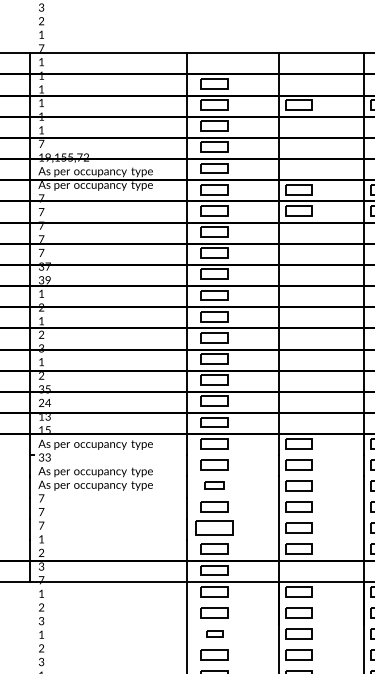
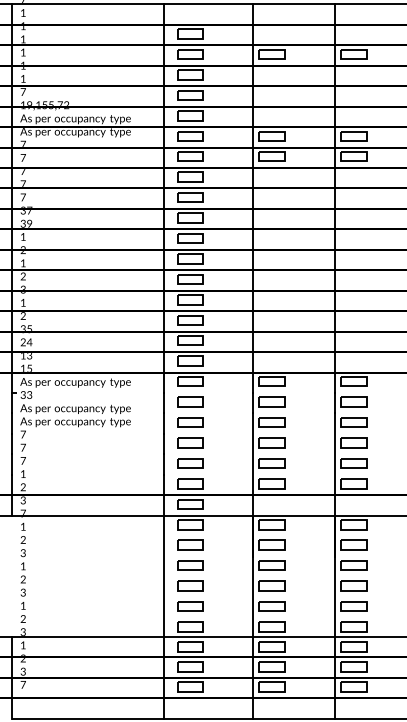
part: (214, 485) -> (190, 422), size x1.43
part: (214, 528) -> (190, 463), size x0.71
part: (214, 633) -> (190, 565), size x1.67

